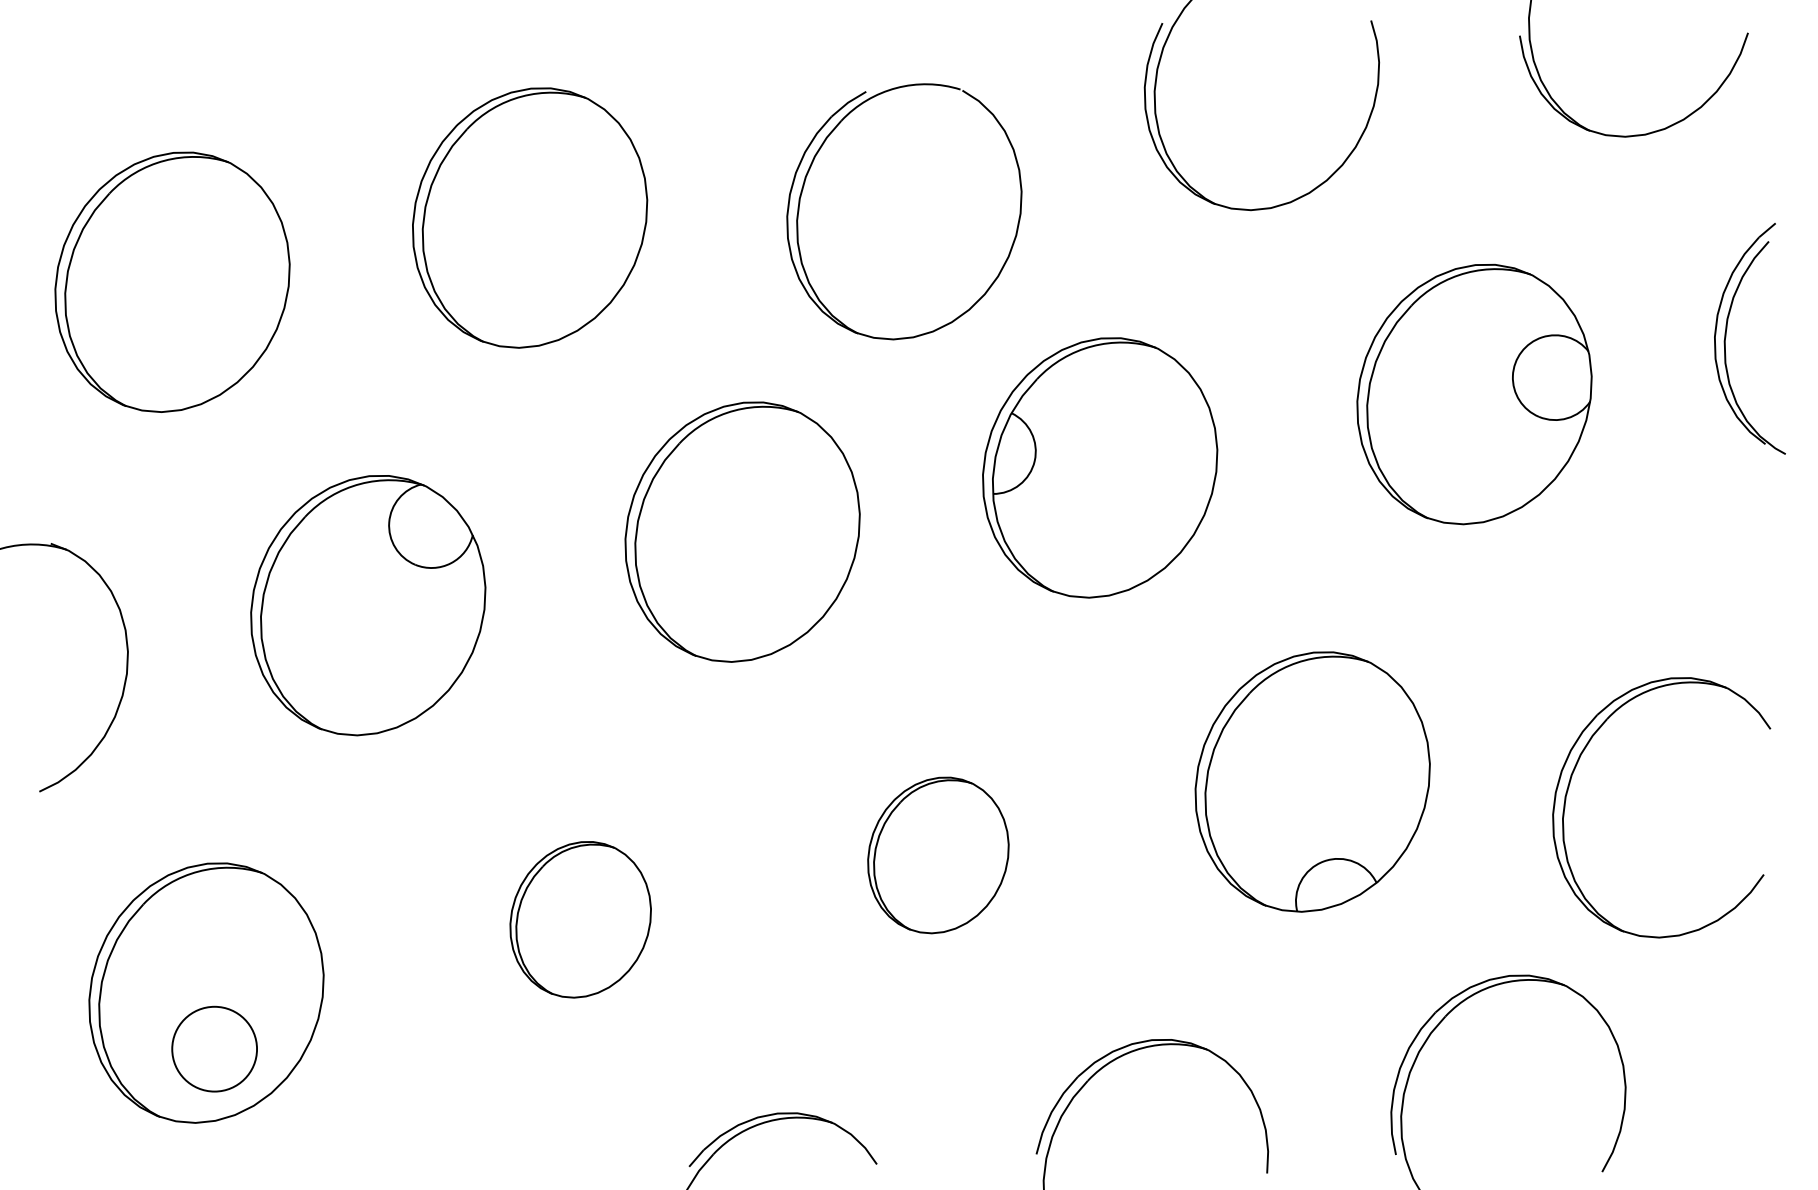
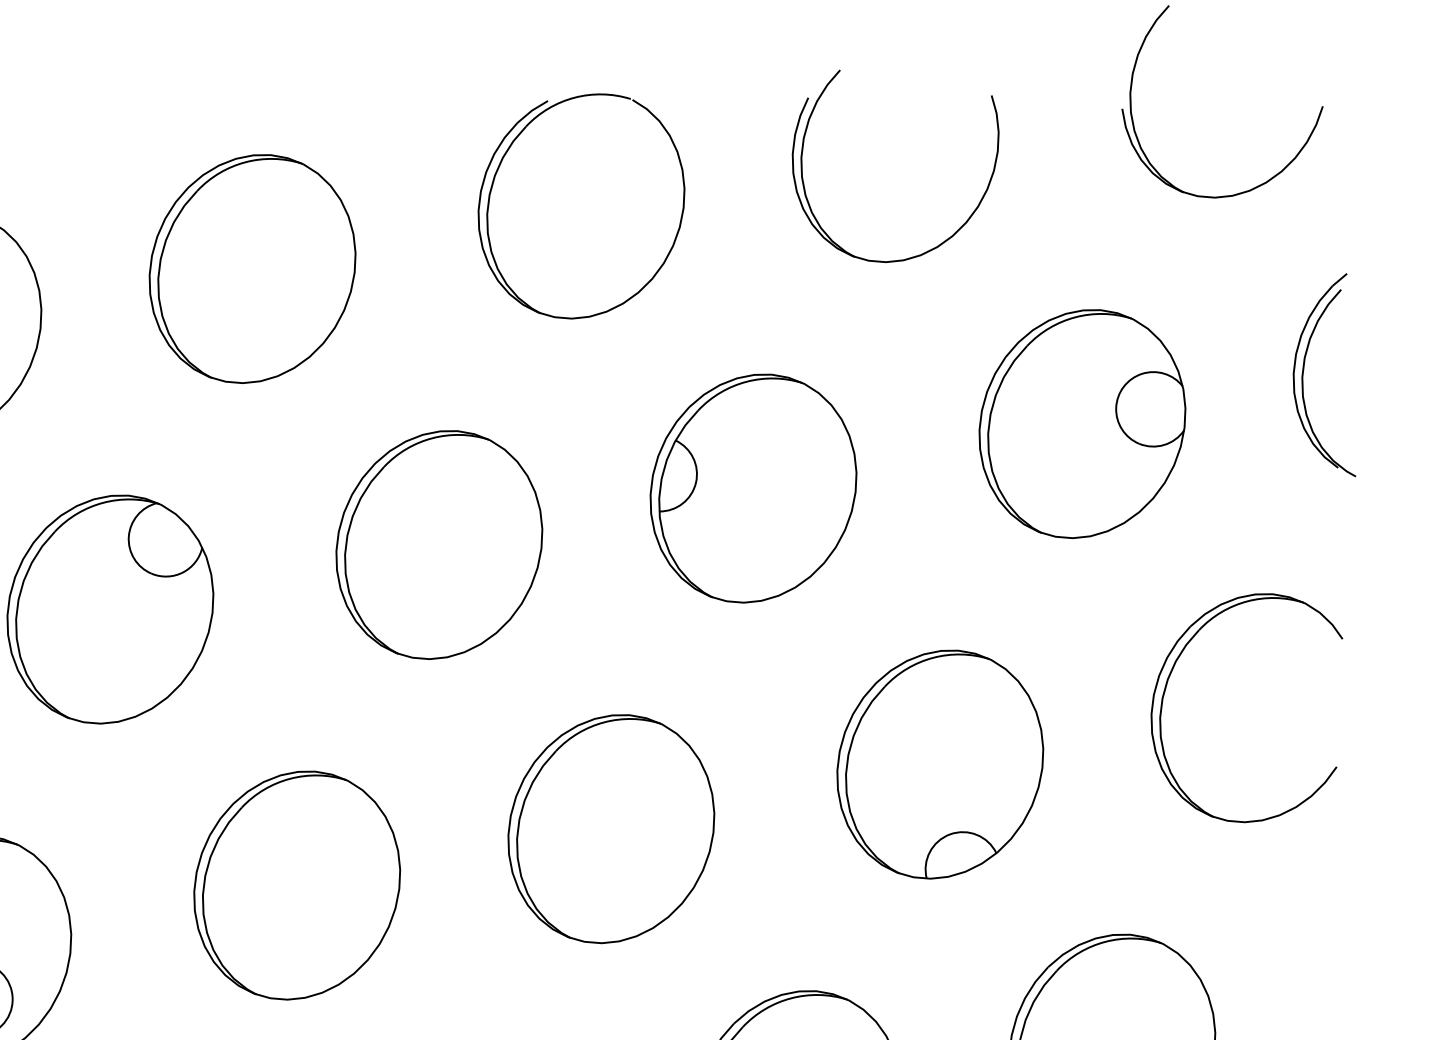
part: (810, 169) -> (499, 169), moved
part: (1571, 780) -> (1167, 684), moved
part: (938, 855) -> (611, 829), size x1.67
part: (580, 919) -> (296, 885), size x1.67

